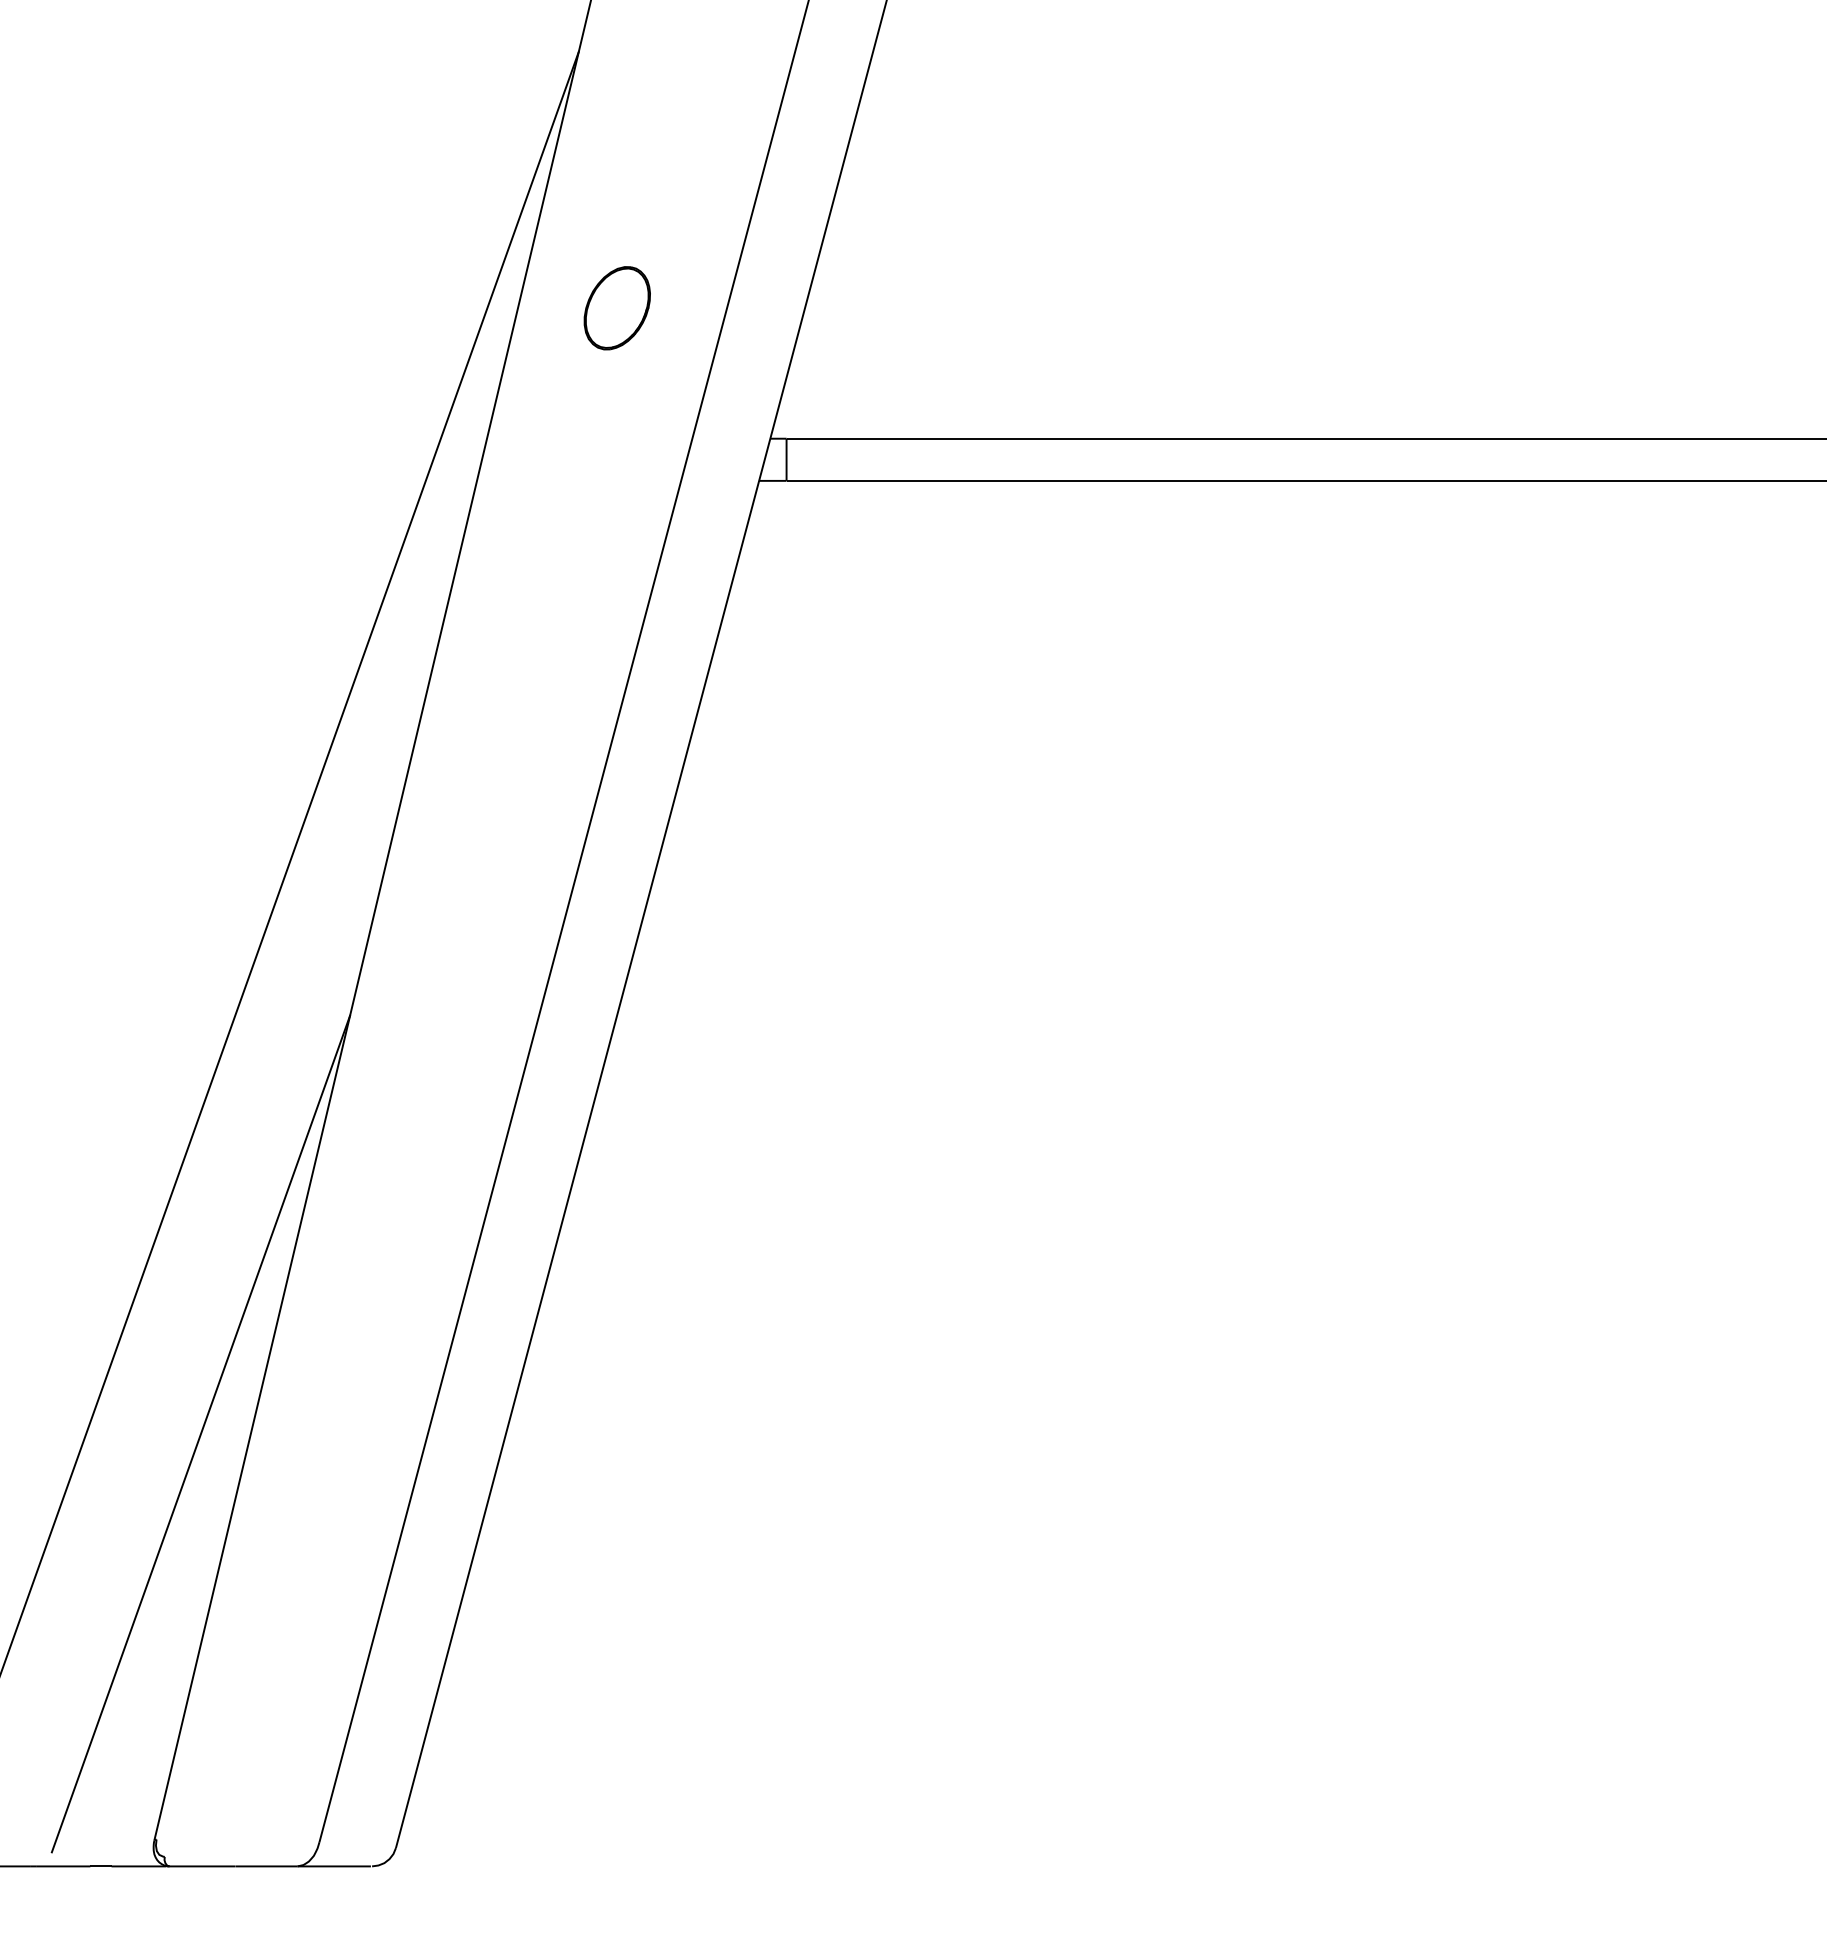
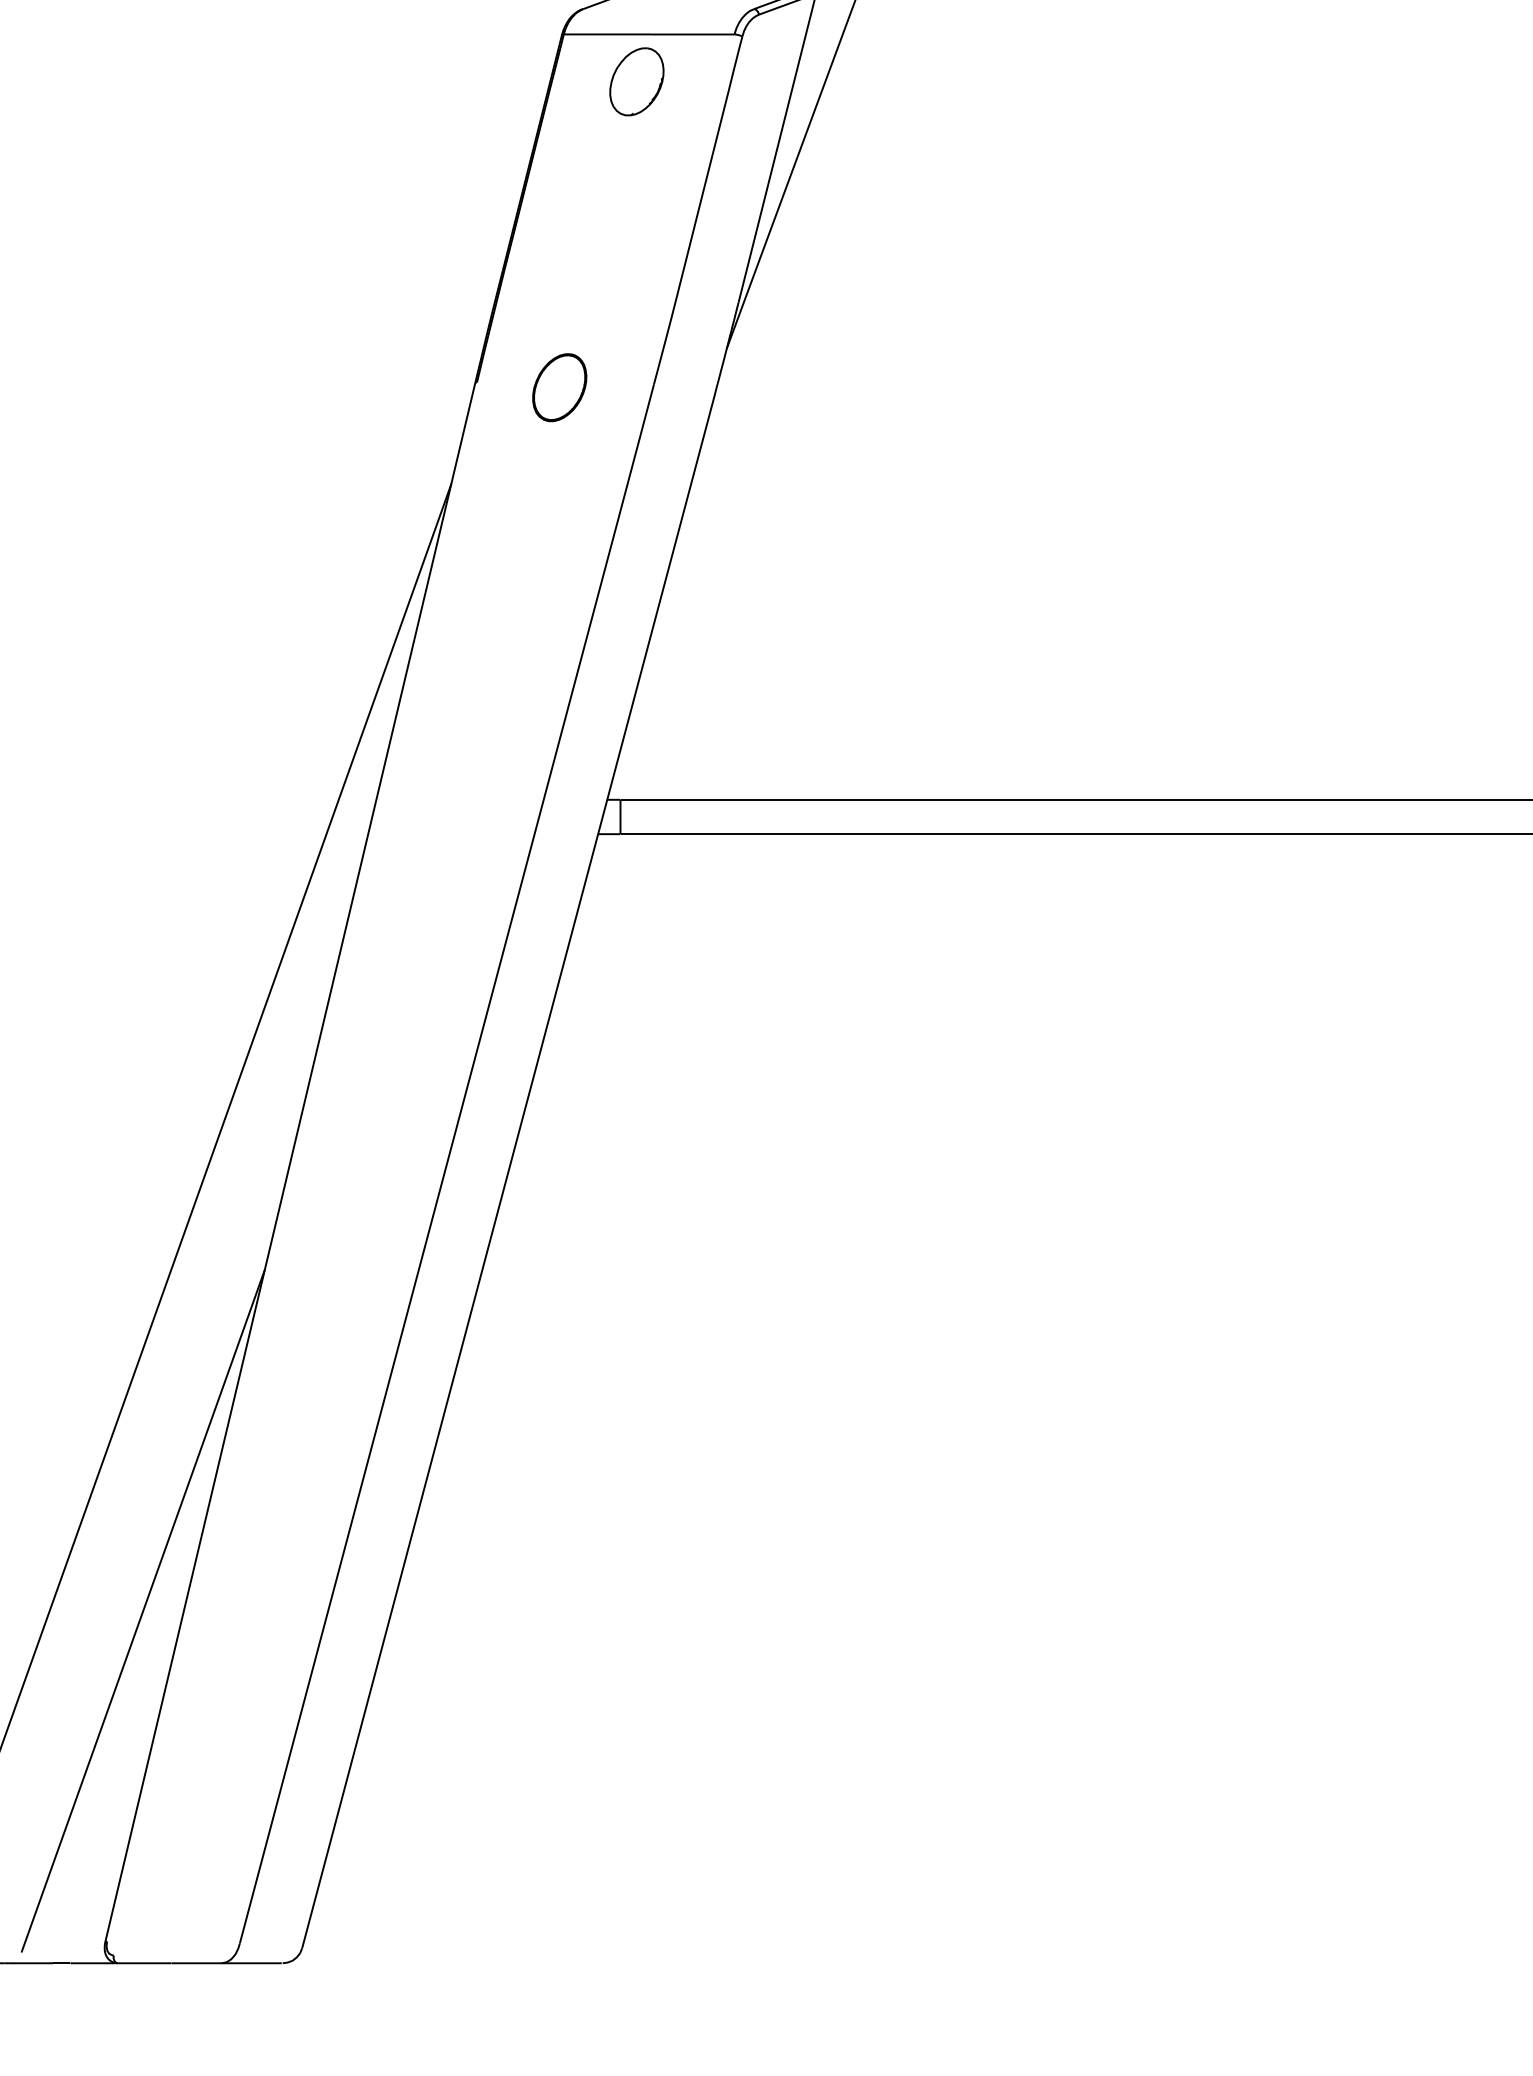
part: (617, 308) -> (482, 693), removed

